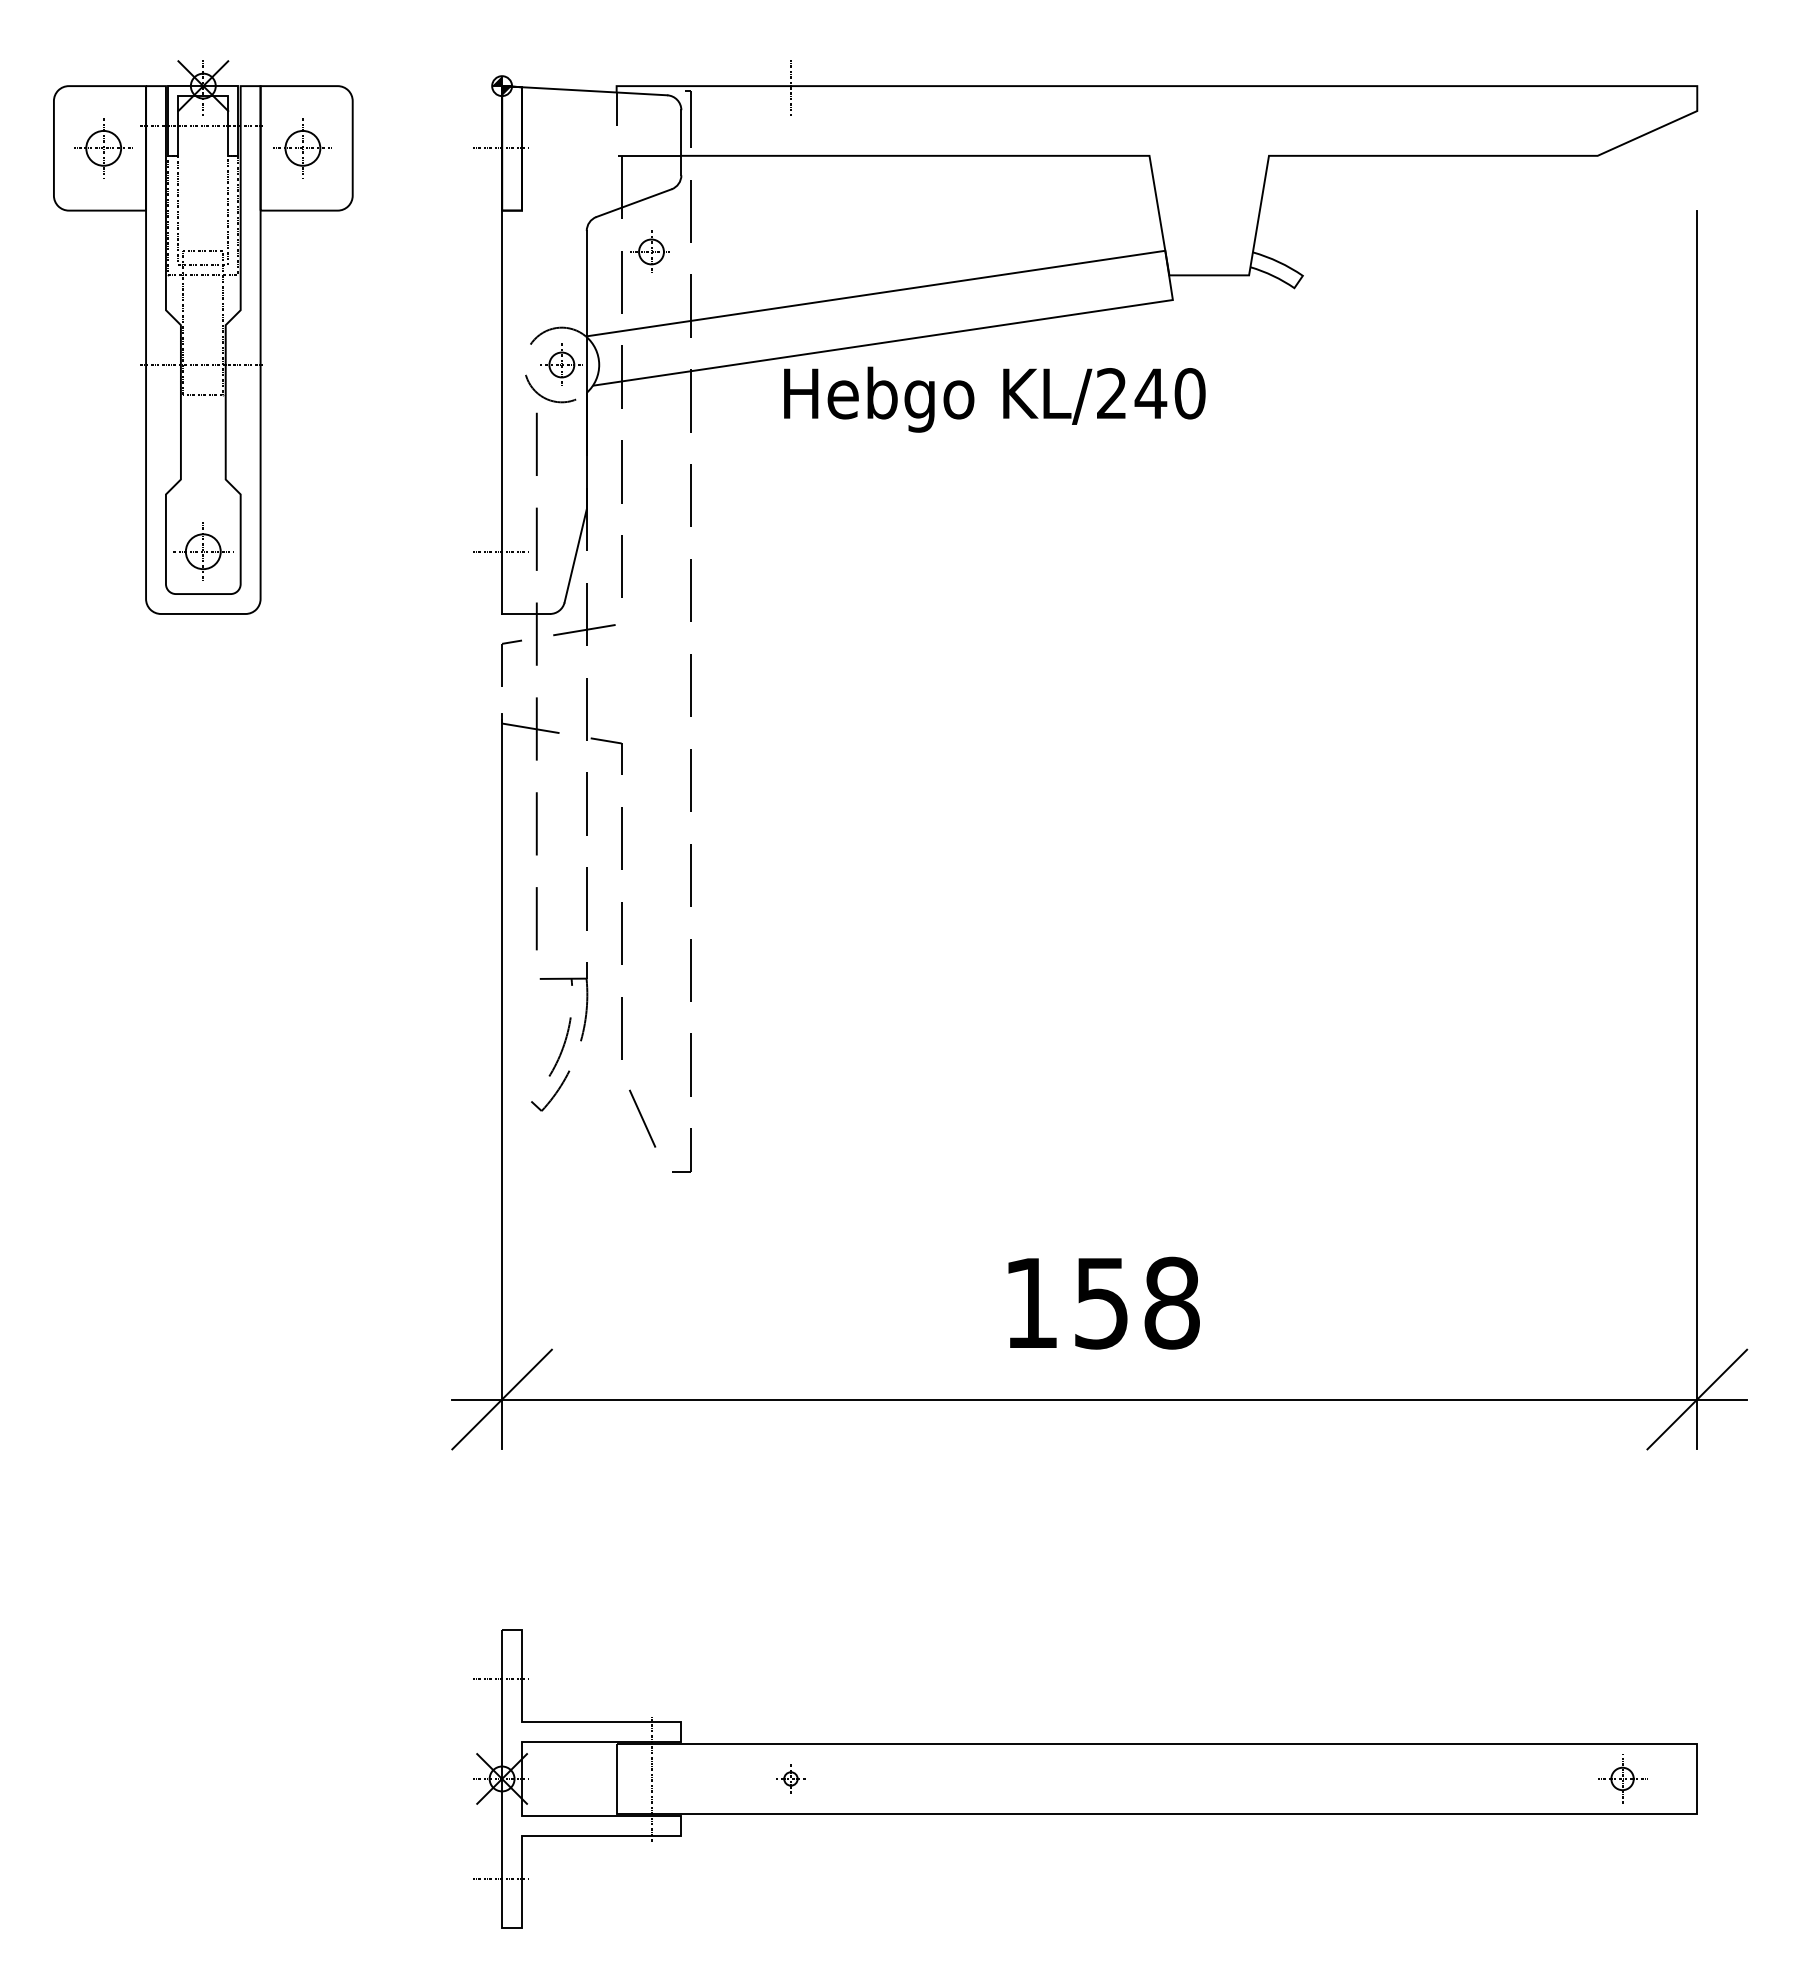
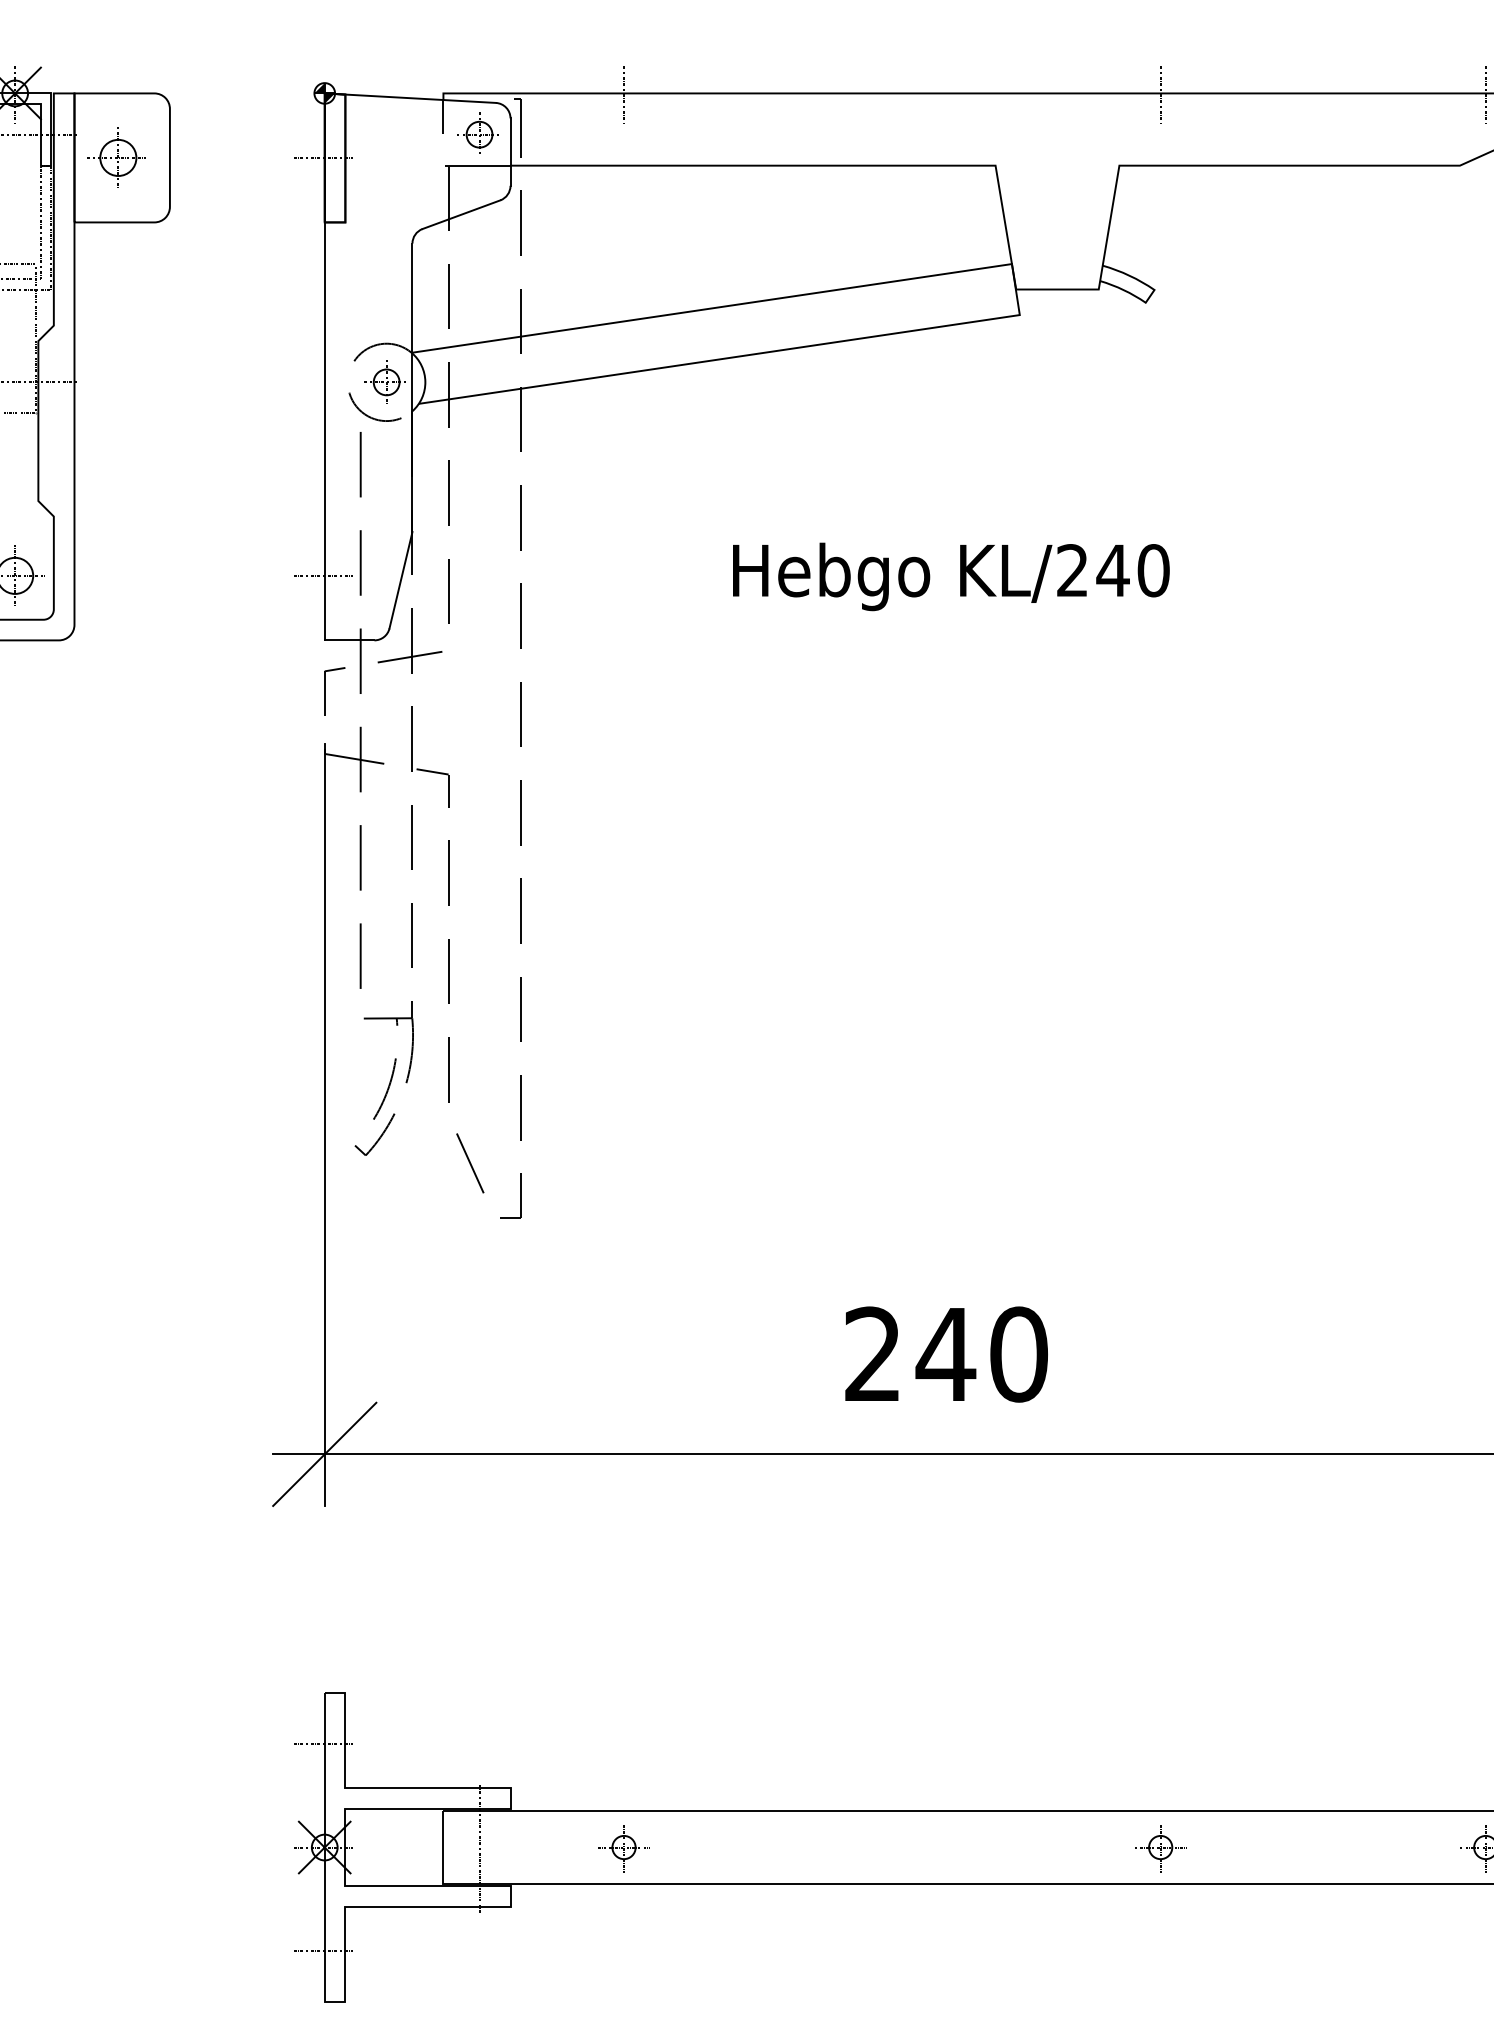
line: (1308, 87) -> (1160, 94), added
line: (1622, 87) -> (1485, 94), added
part: (649, 251) -> (477, 134), moved
text: (994, 399) -> (951, 576), moved
text: (1102, 1302) -> (946, 1353), 158 -> 240
part: (790, 1778) -> (623, 1847), size x1.67
part: (1308, 1778) -> (1160, 1847), added

